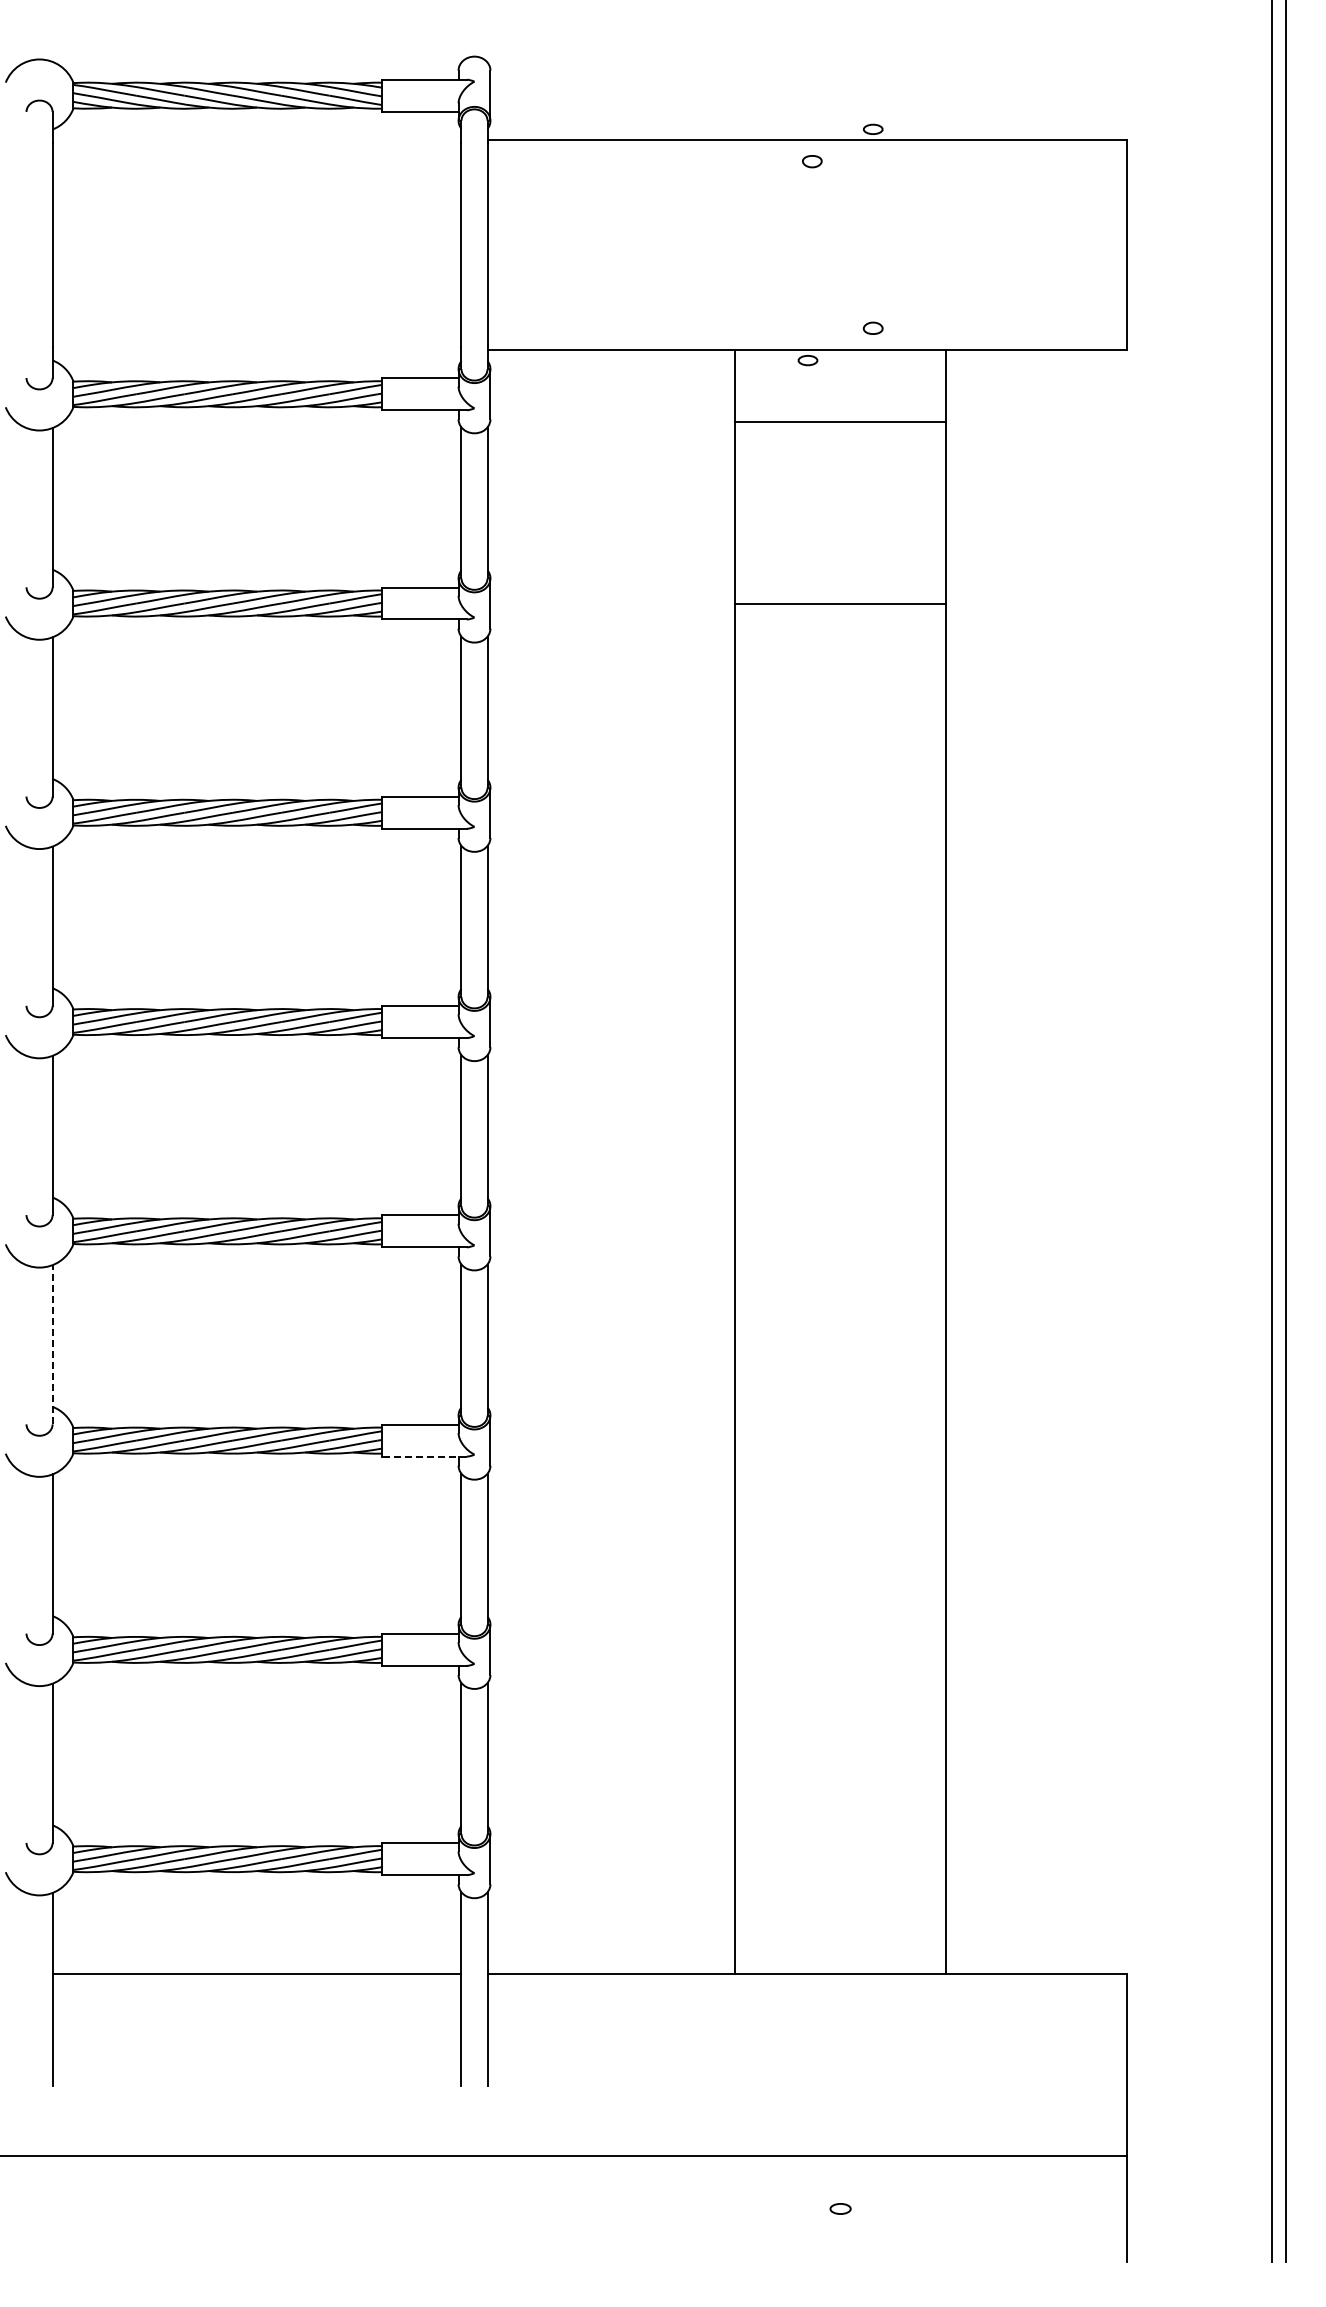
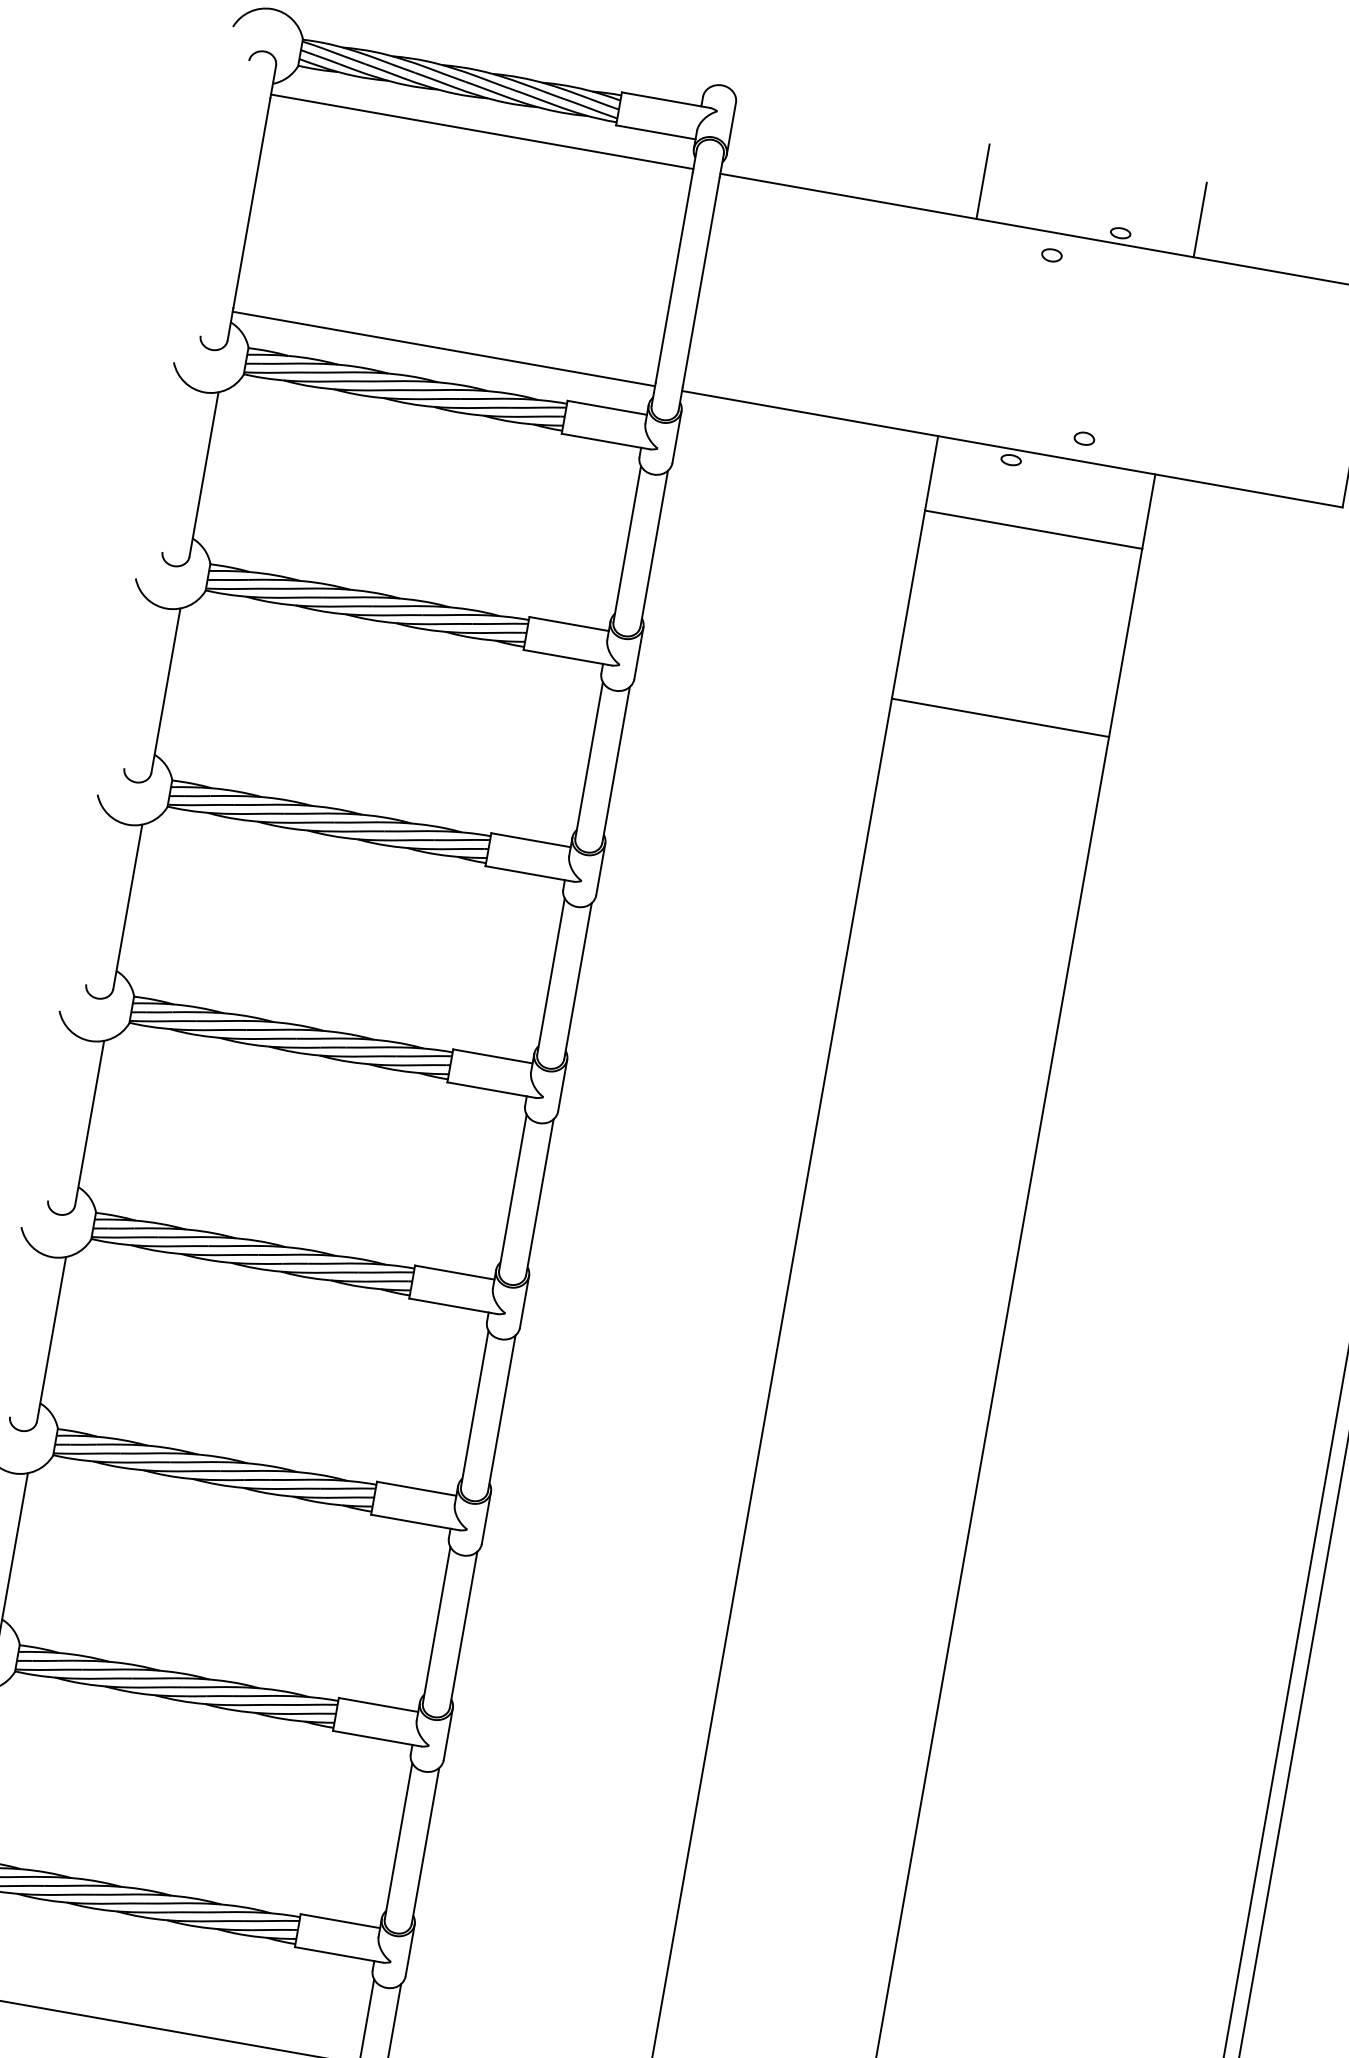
line: (735, 103) -> (983, 181), added
line: (945, 103) -> (1200, 219), added
line: (256, 139) -> (481, 131), added
line: (256, 350) -> (443, 349), added
line: (52, 1344) -> (51, 1338), dashed -> solid
line: (424, 1456) -> (415, 1522), dashed -> solid

